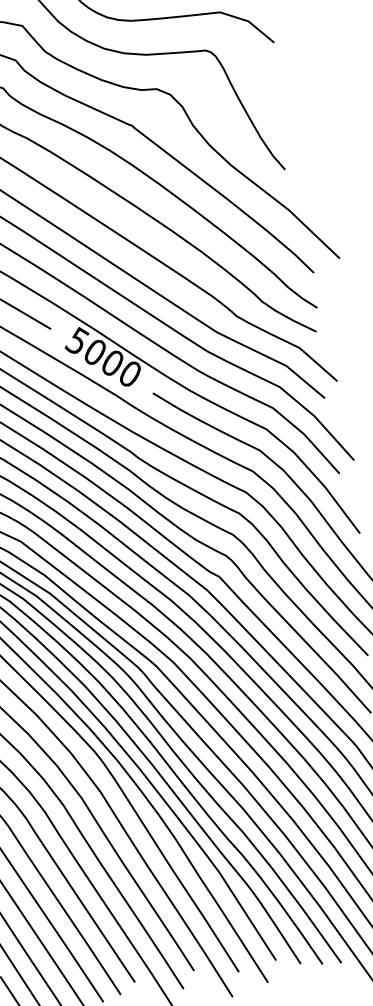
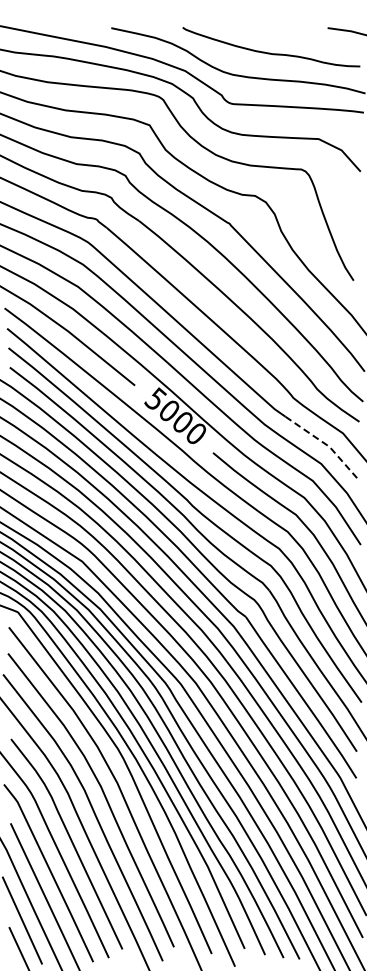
line: (281, 363) -> (325, 444), solid -> dashed

